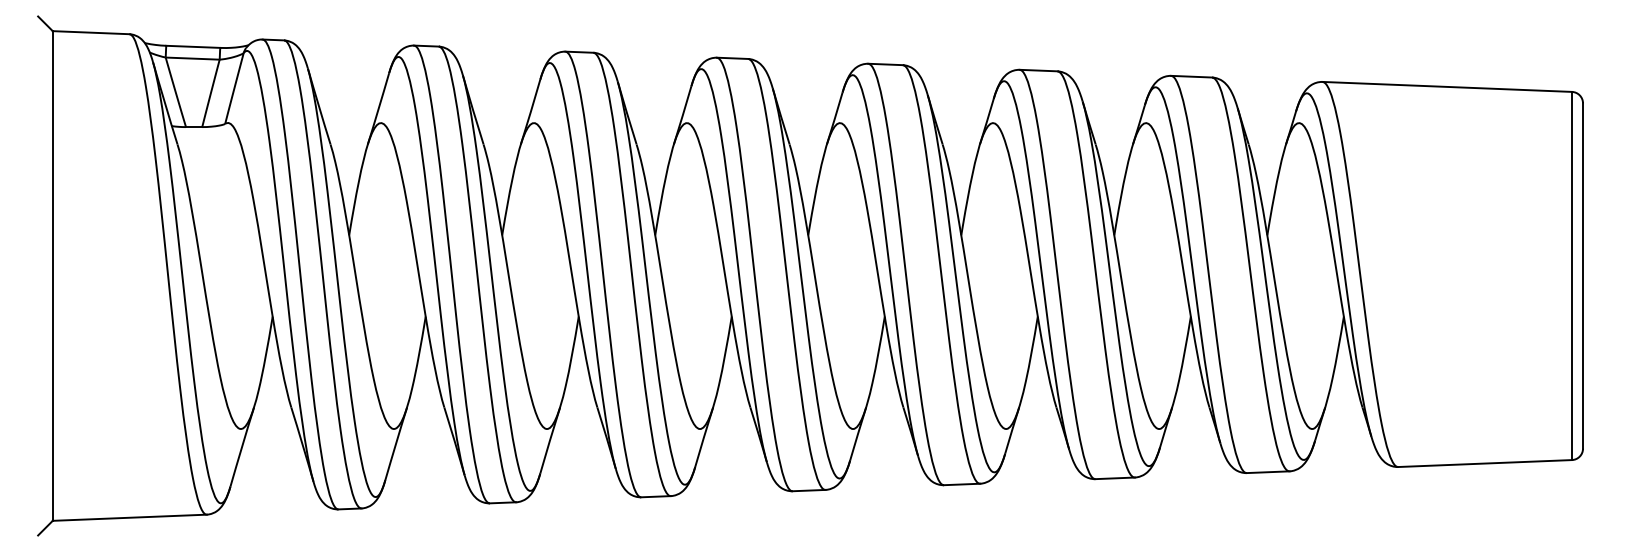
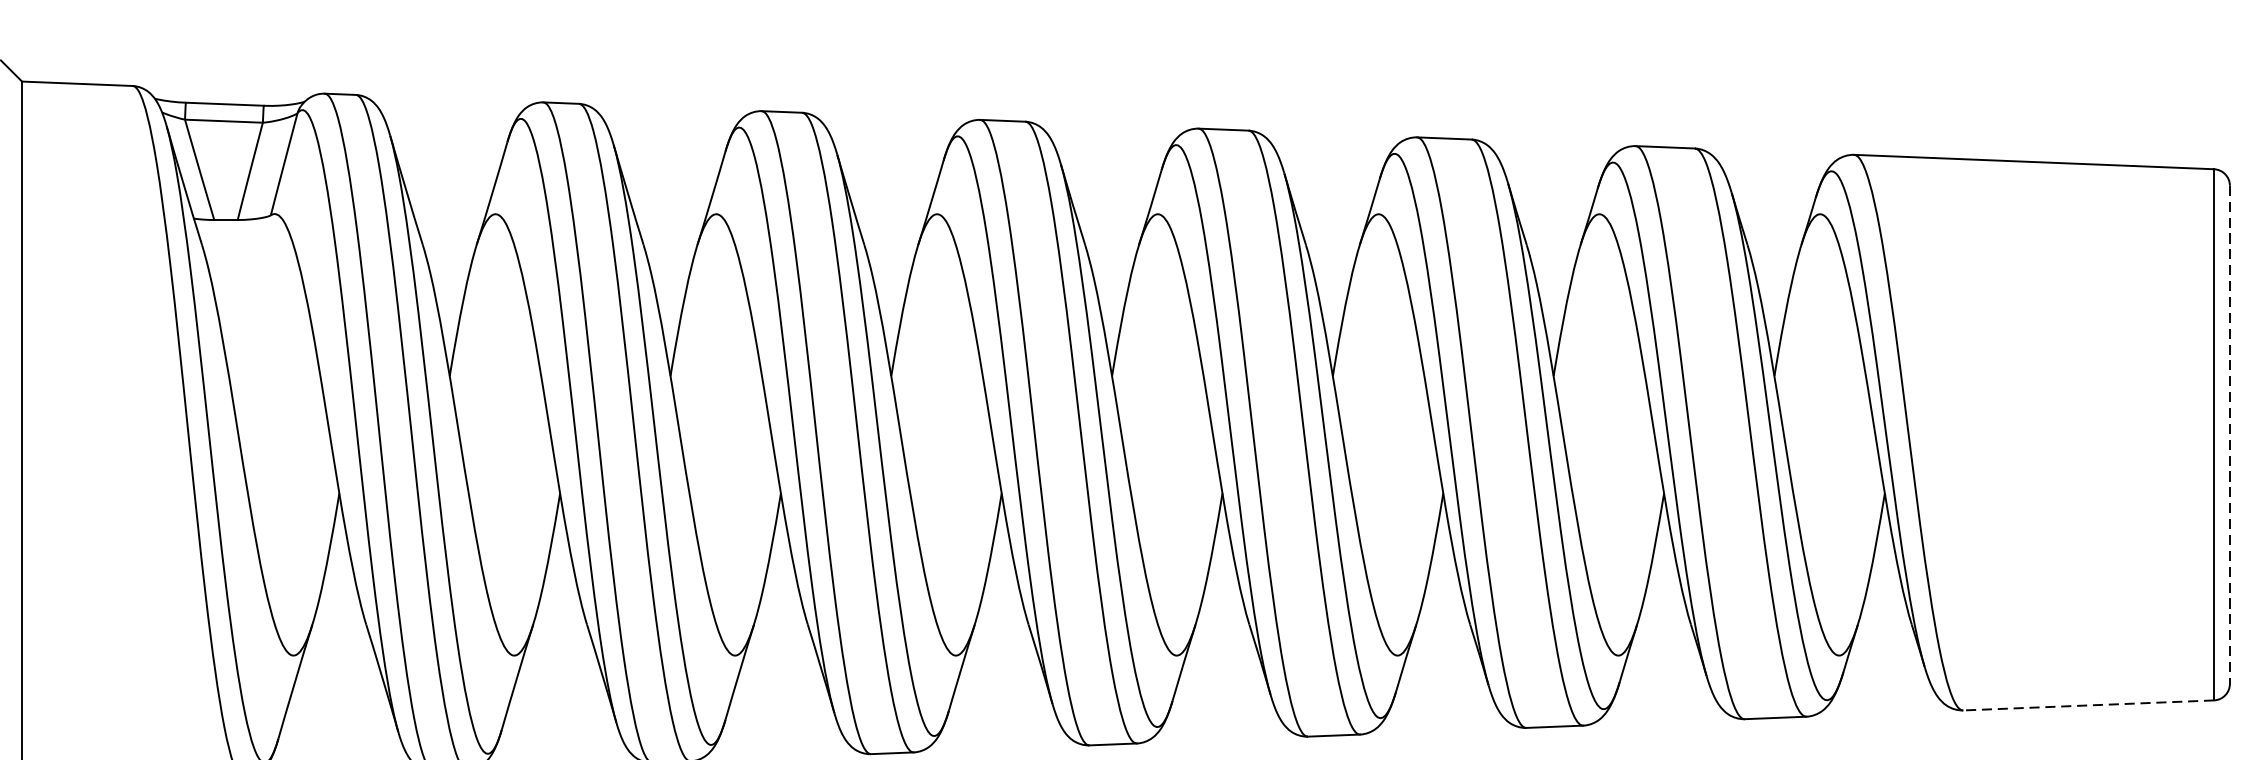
line: (1583, 275) -> (2230, 434), solid -> dashed
line: (1485, 463) -> (2089, 705), solid -> dashed

